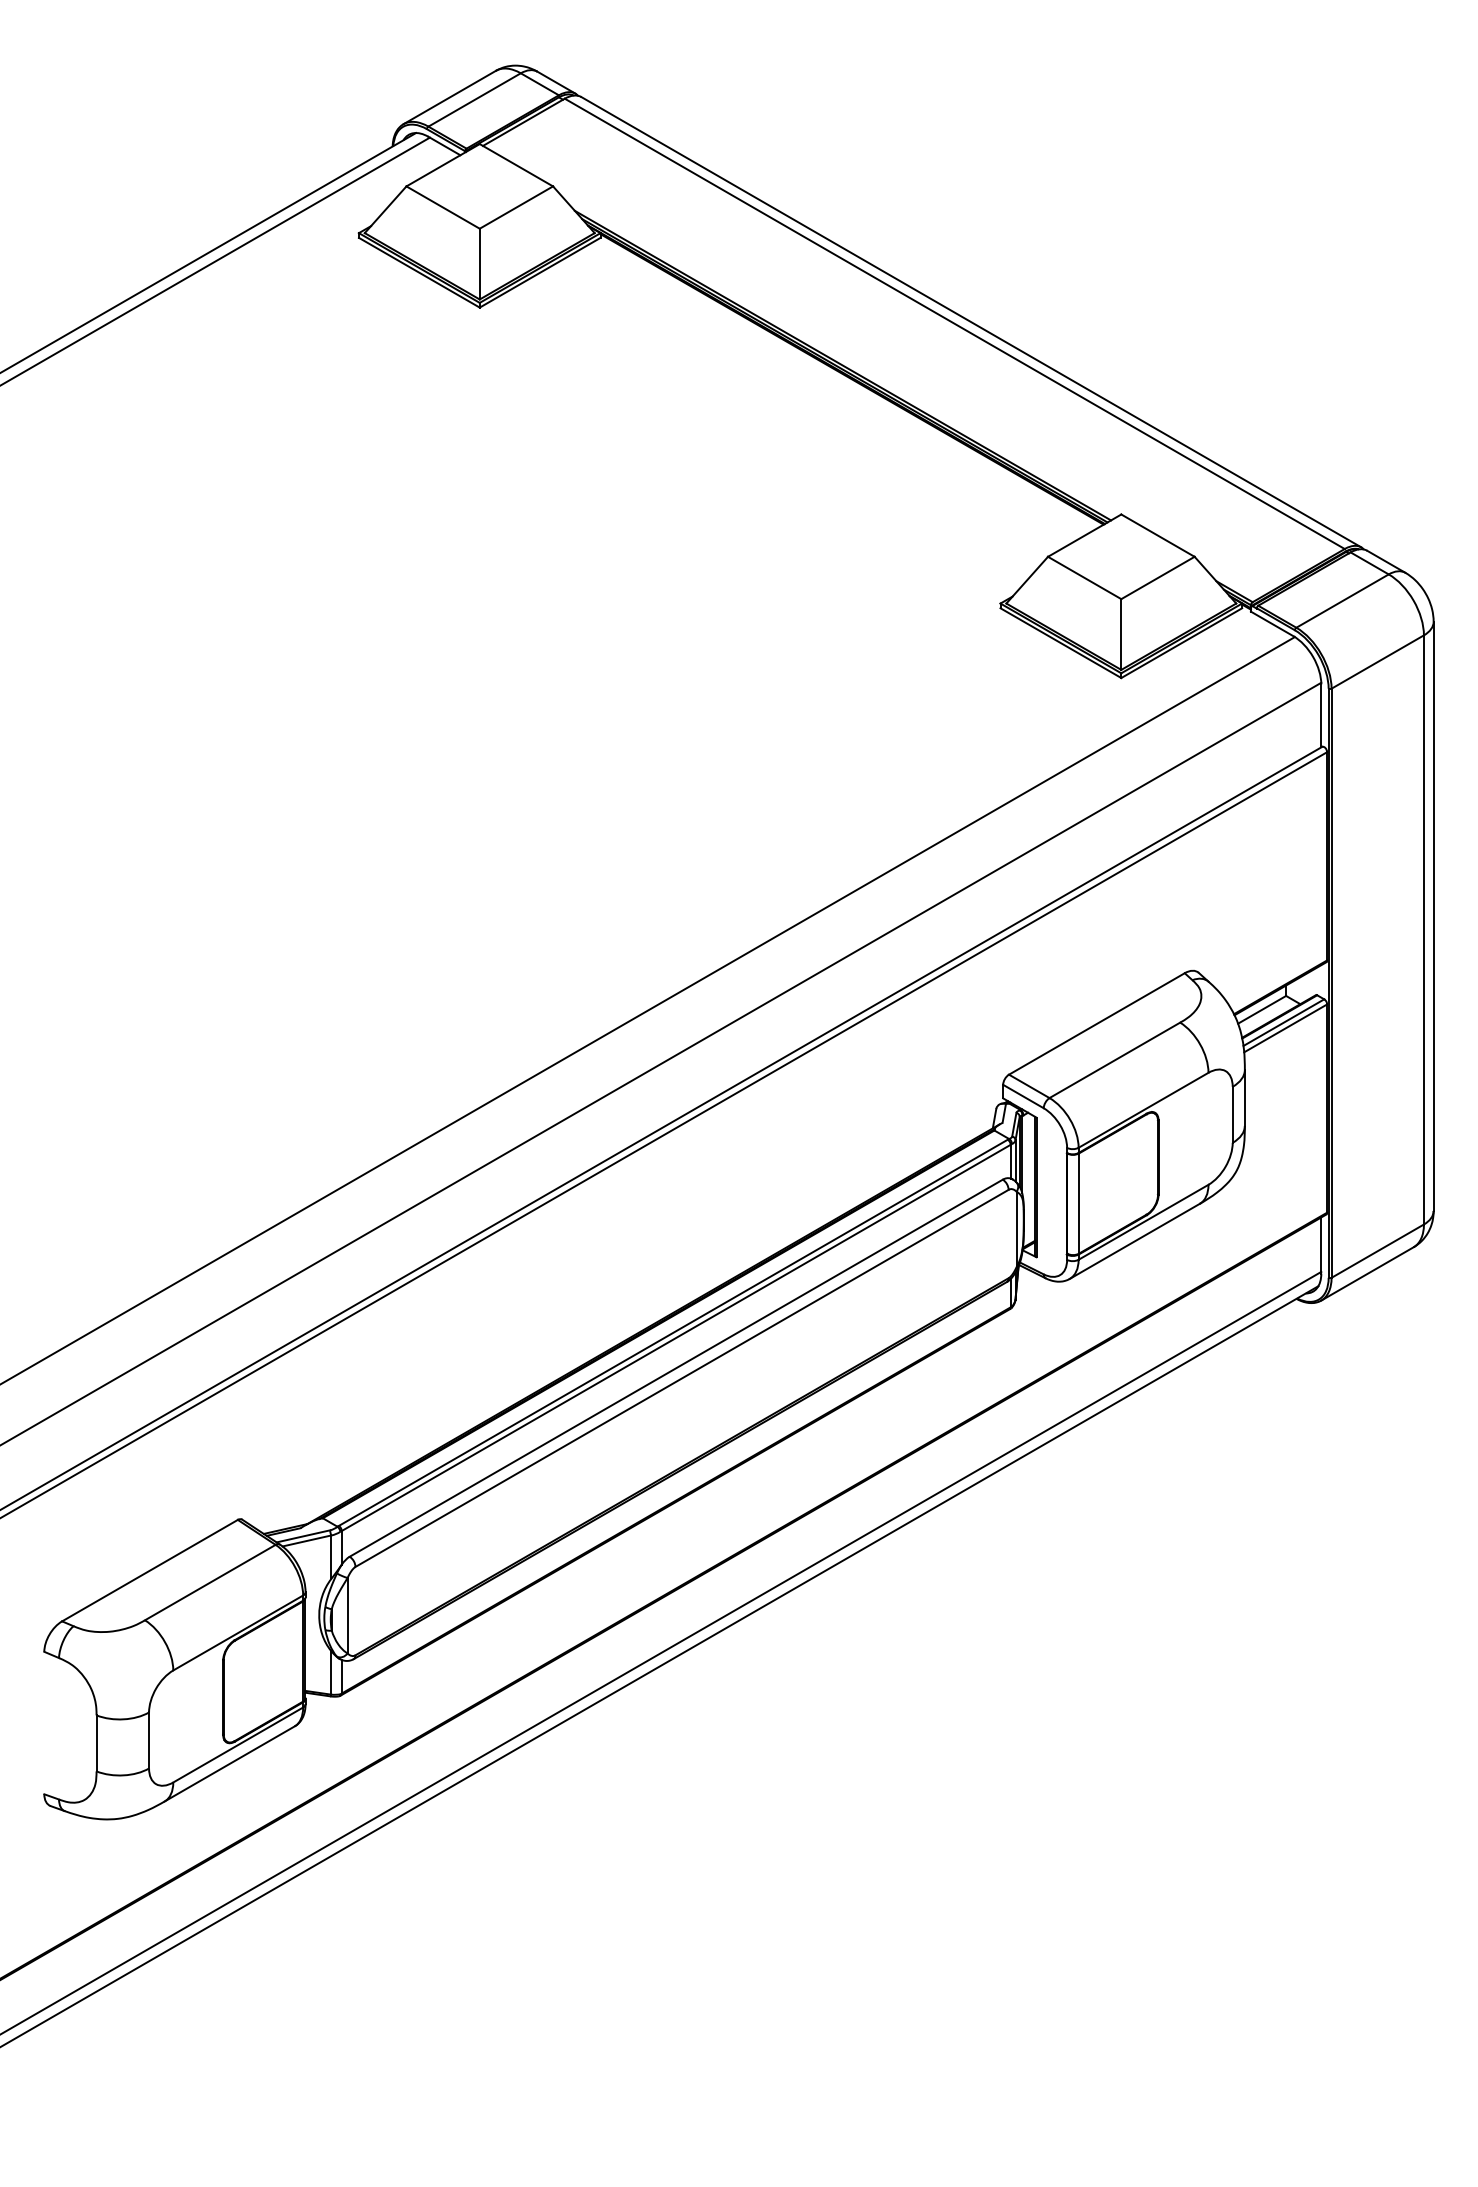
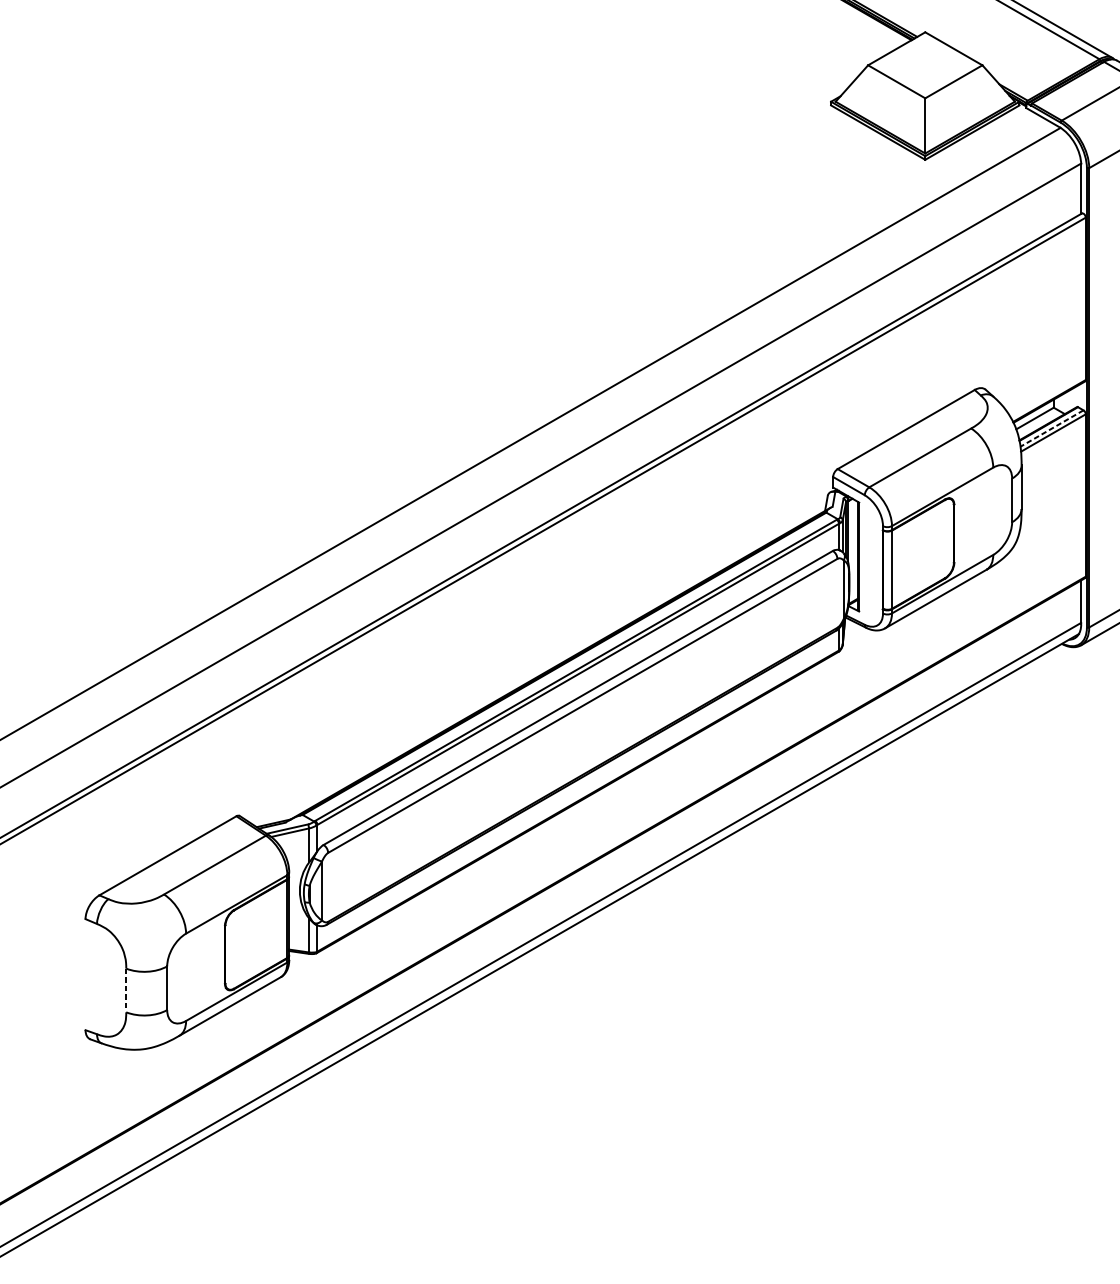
line: (1283, 1022) -> (1051, 428), solid -> dashed
line: (96, 1743) -> (126, 990), solid -> dashed

